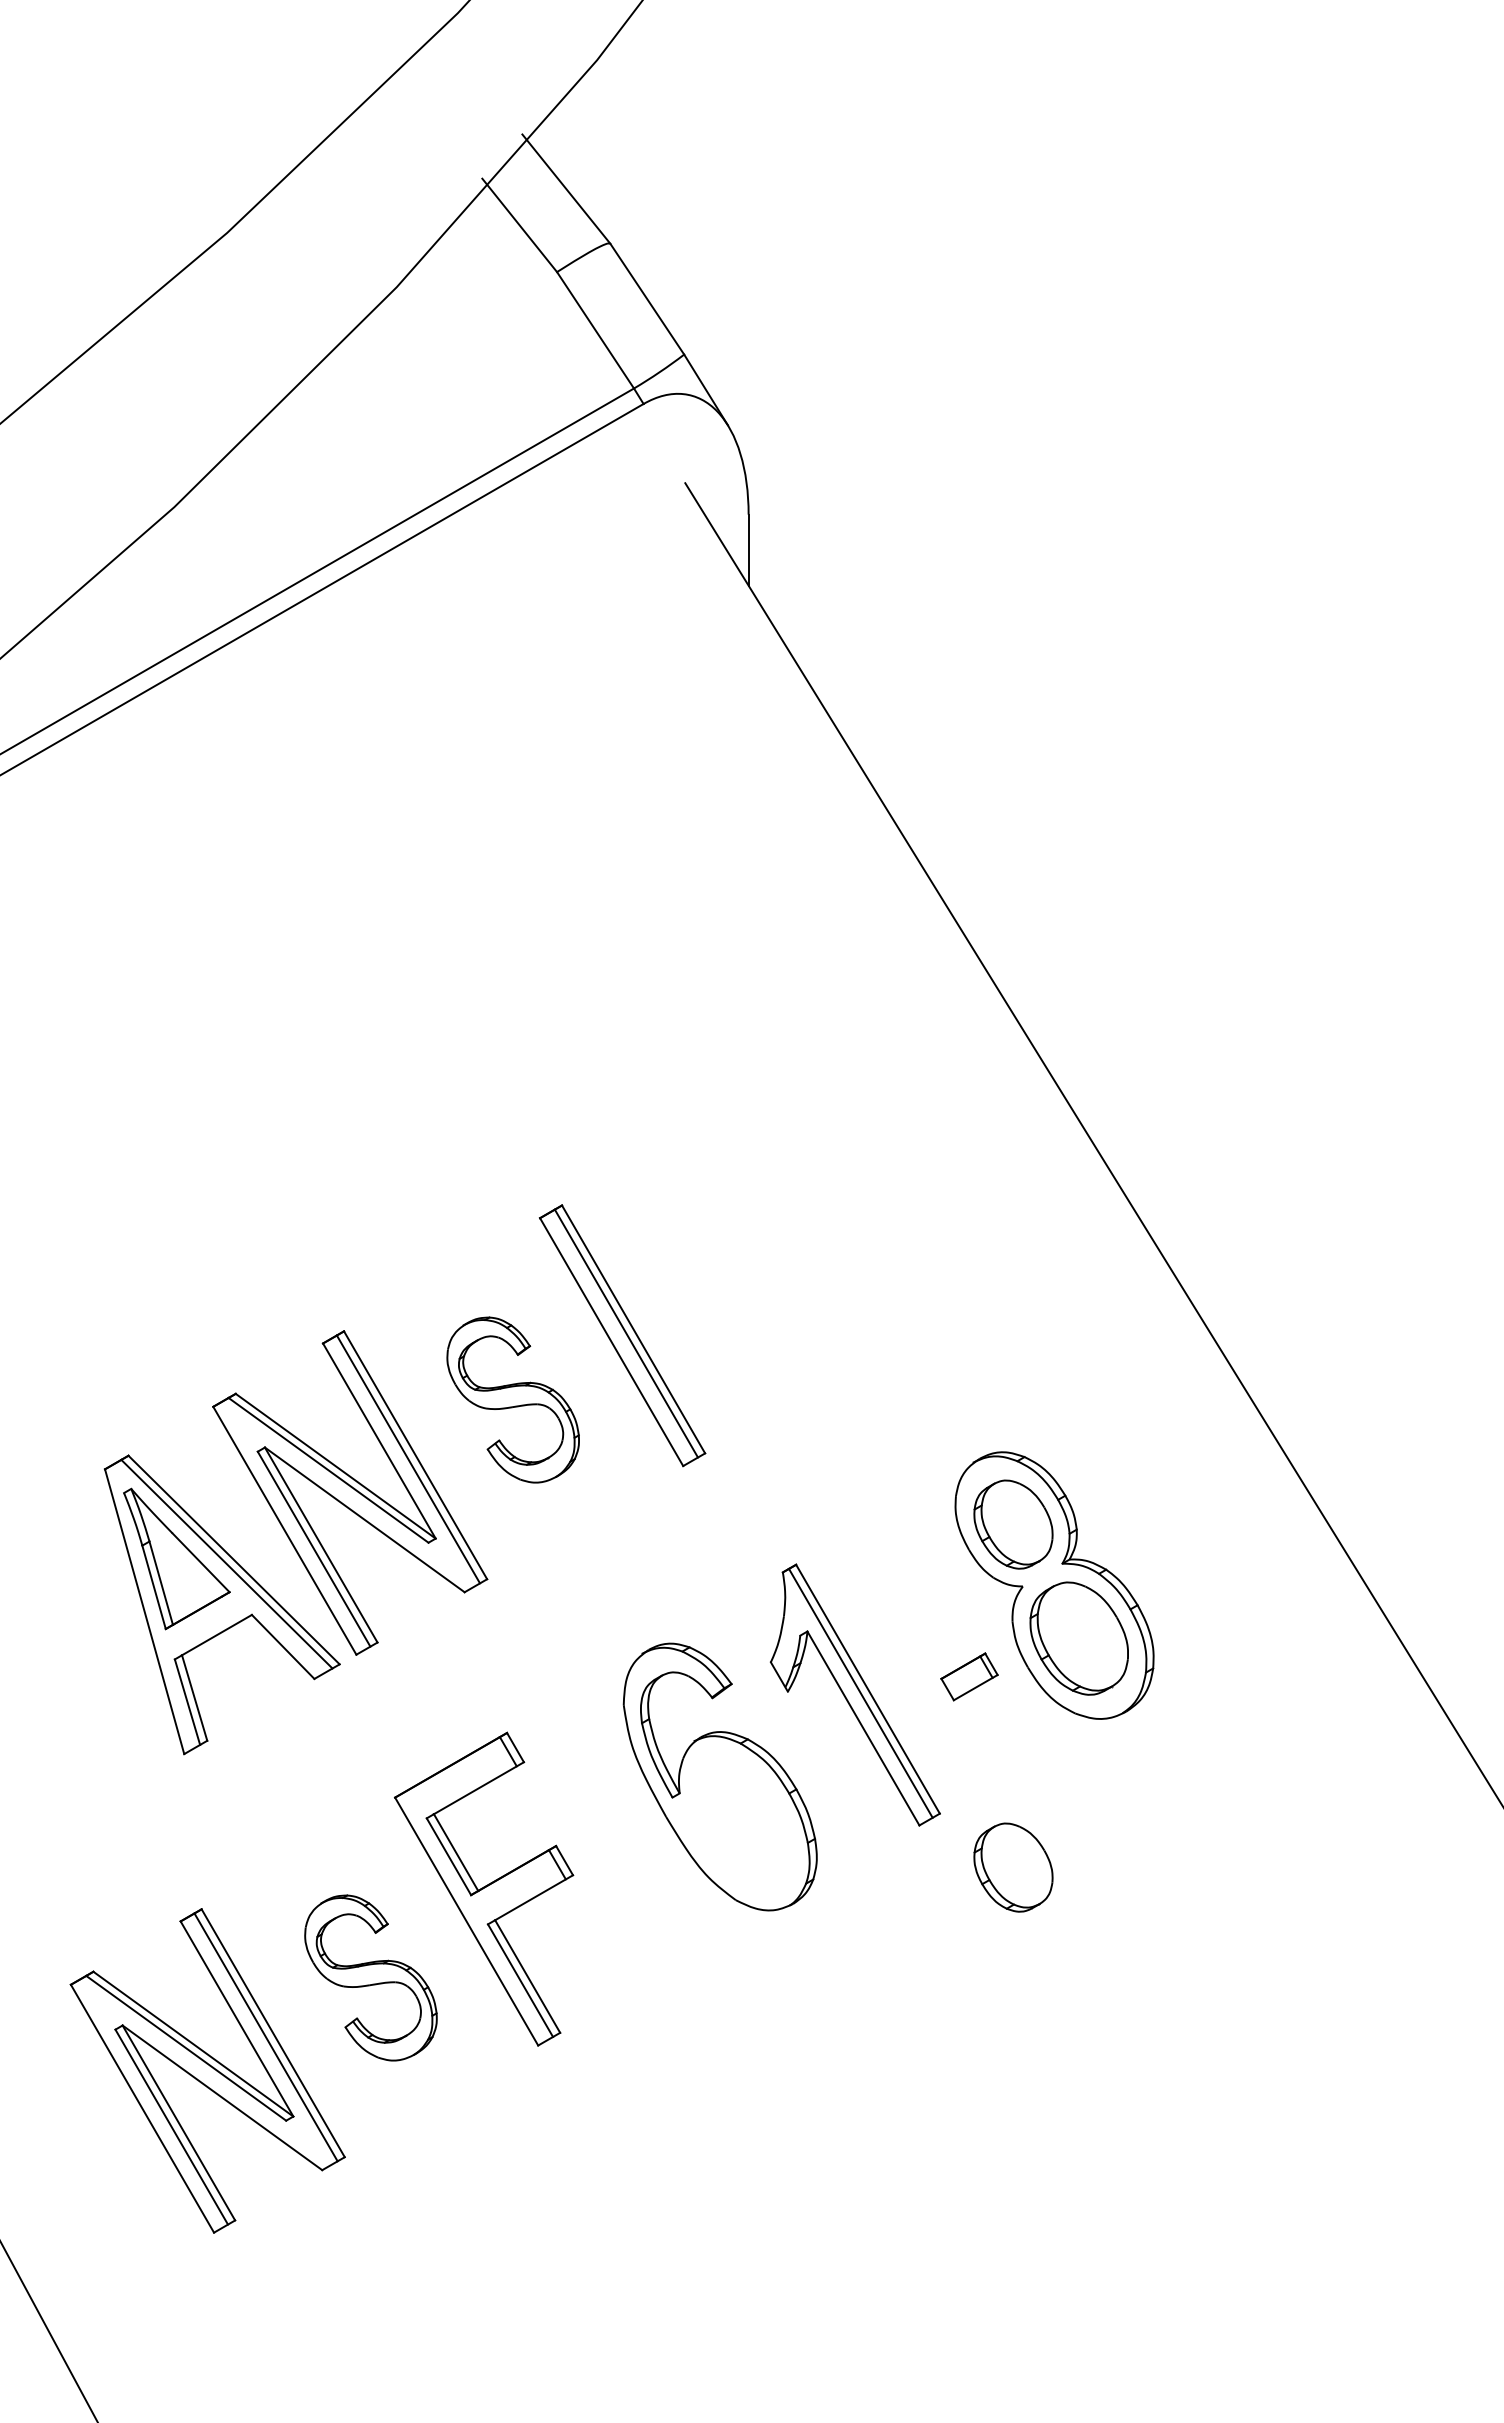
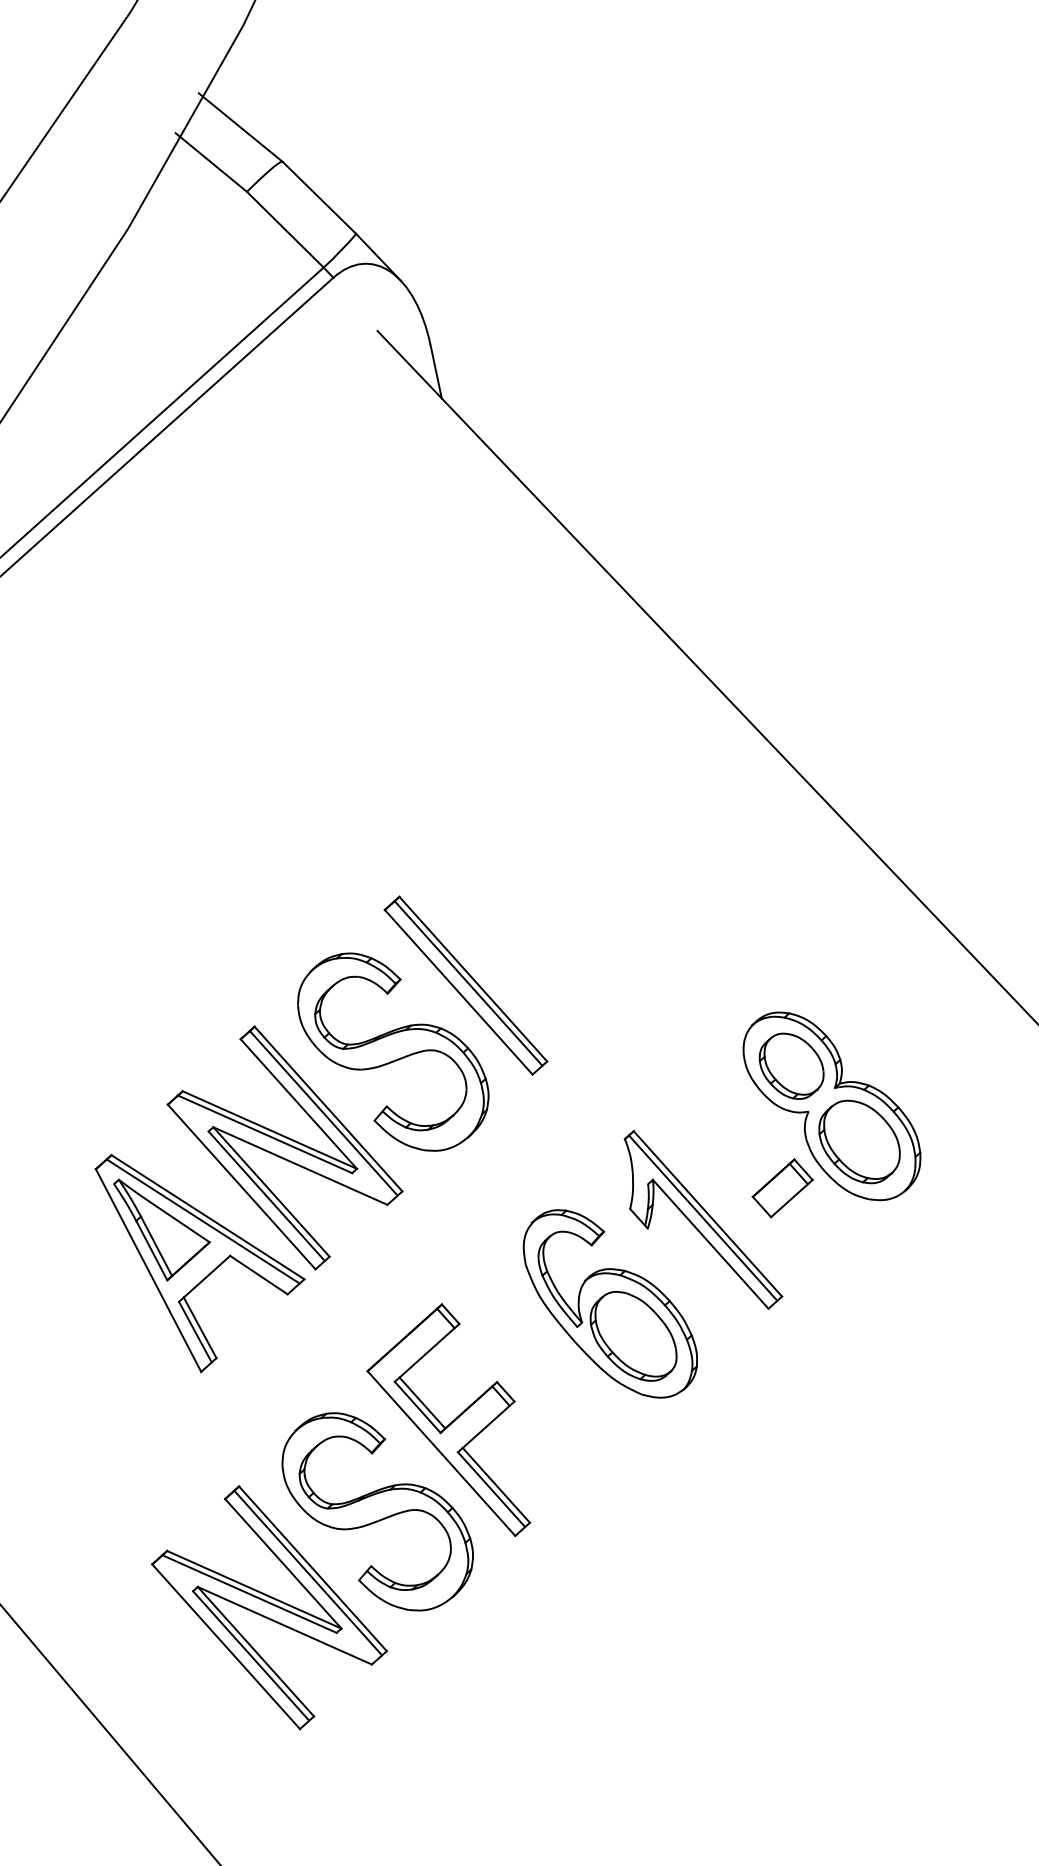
part: (512, 1399) -> (392, 1051), size x1.67
part: (969, 1676) -> (782, 1188), size x1.43
part: (740, 1824) -> (633, 1336), added
part: (1013, 1867) -> (846, 1325), removed
part: (370, 1977) -> (377, 1511), size x1.67

